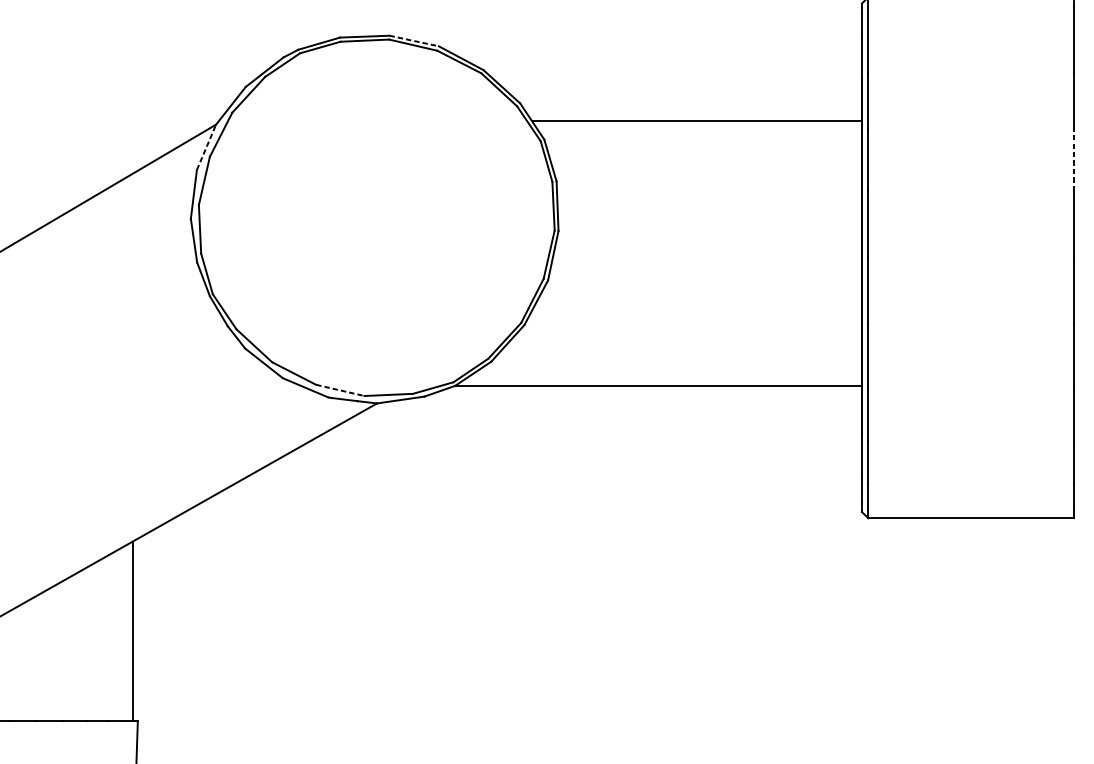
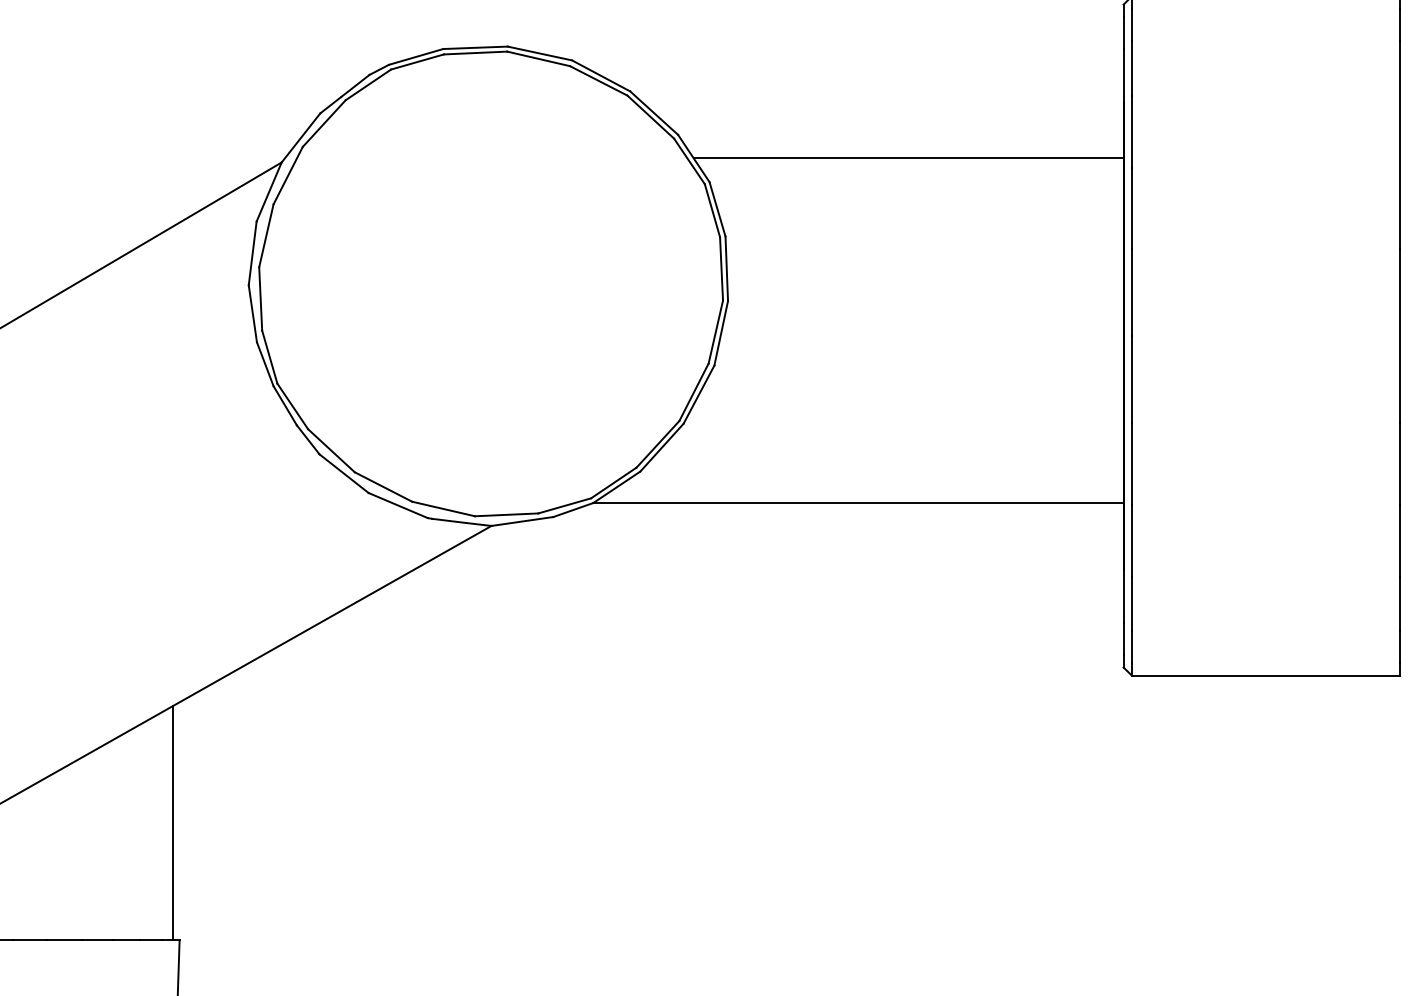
line: (413, 41) -> (539, 53), dashed -> solid
line: (206, 146) -> (269, 191), dashed -> solid
line: (1073, 159) -> (1399, 208), dashed -> solid
line: (341, 390) -> (444, 509), dashed -> solid

